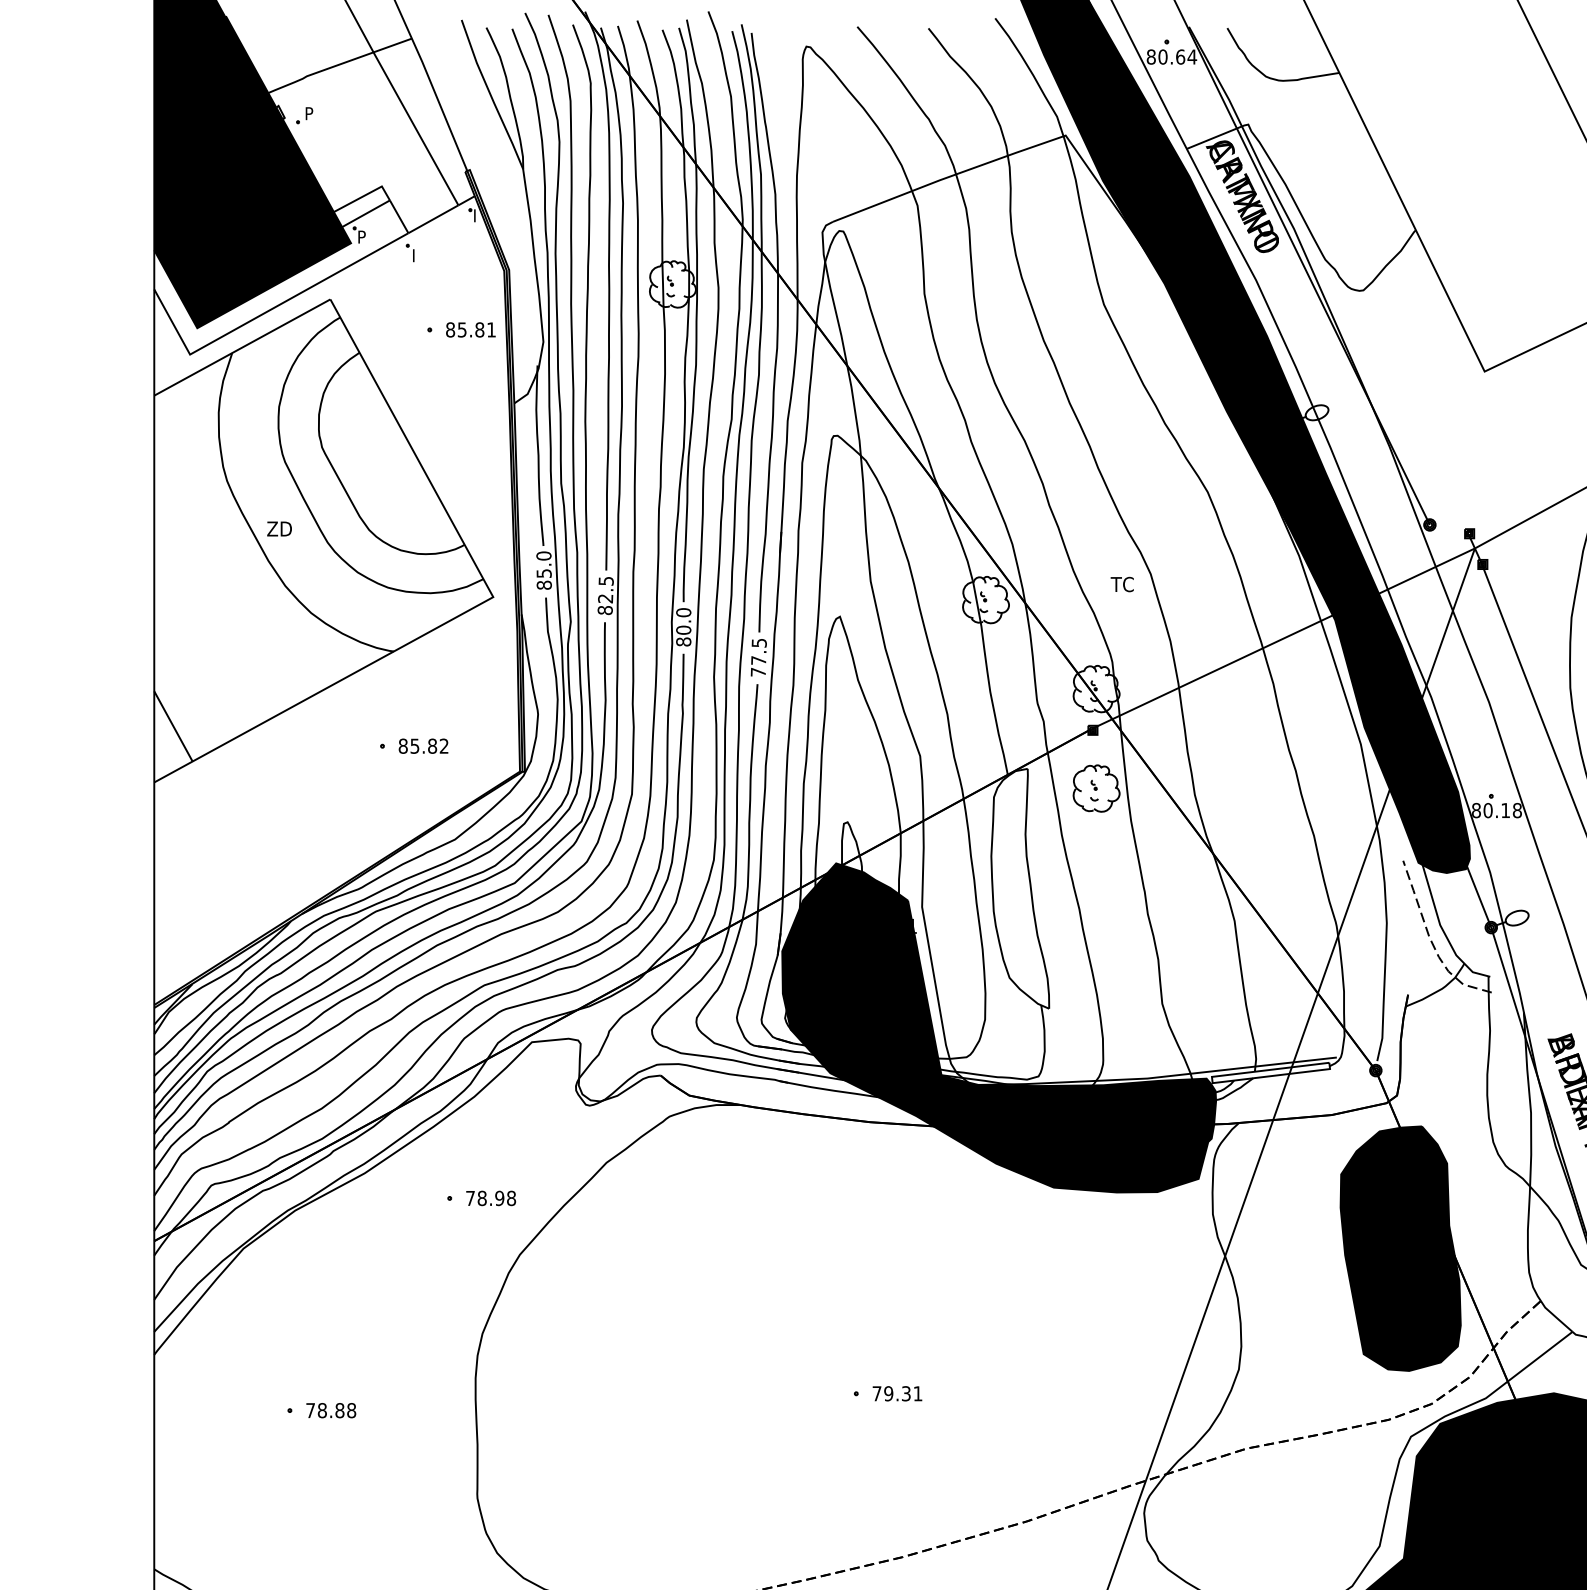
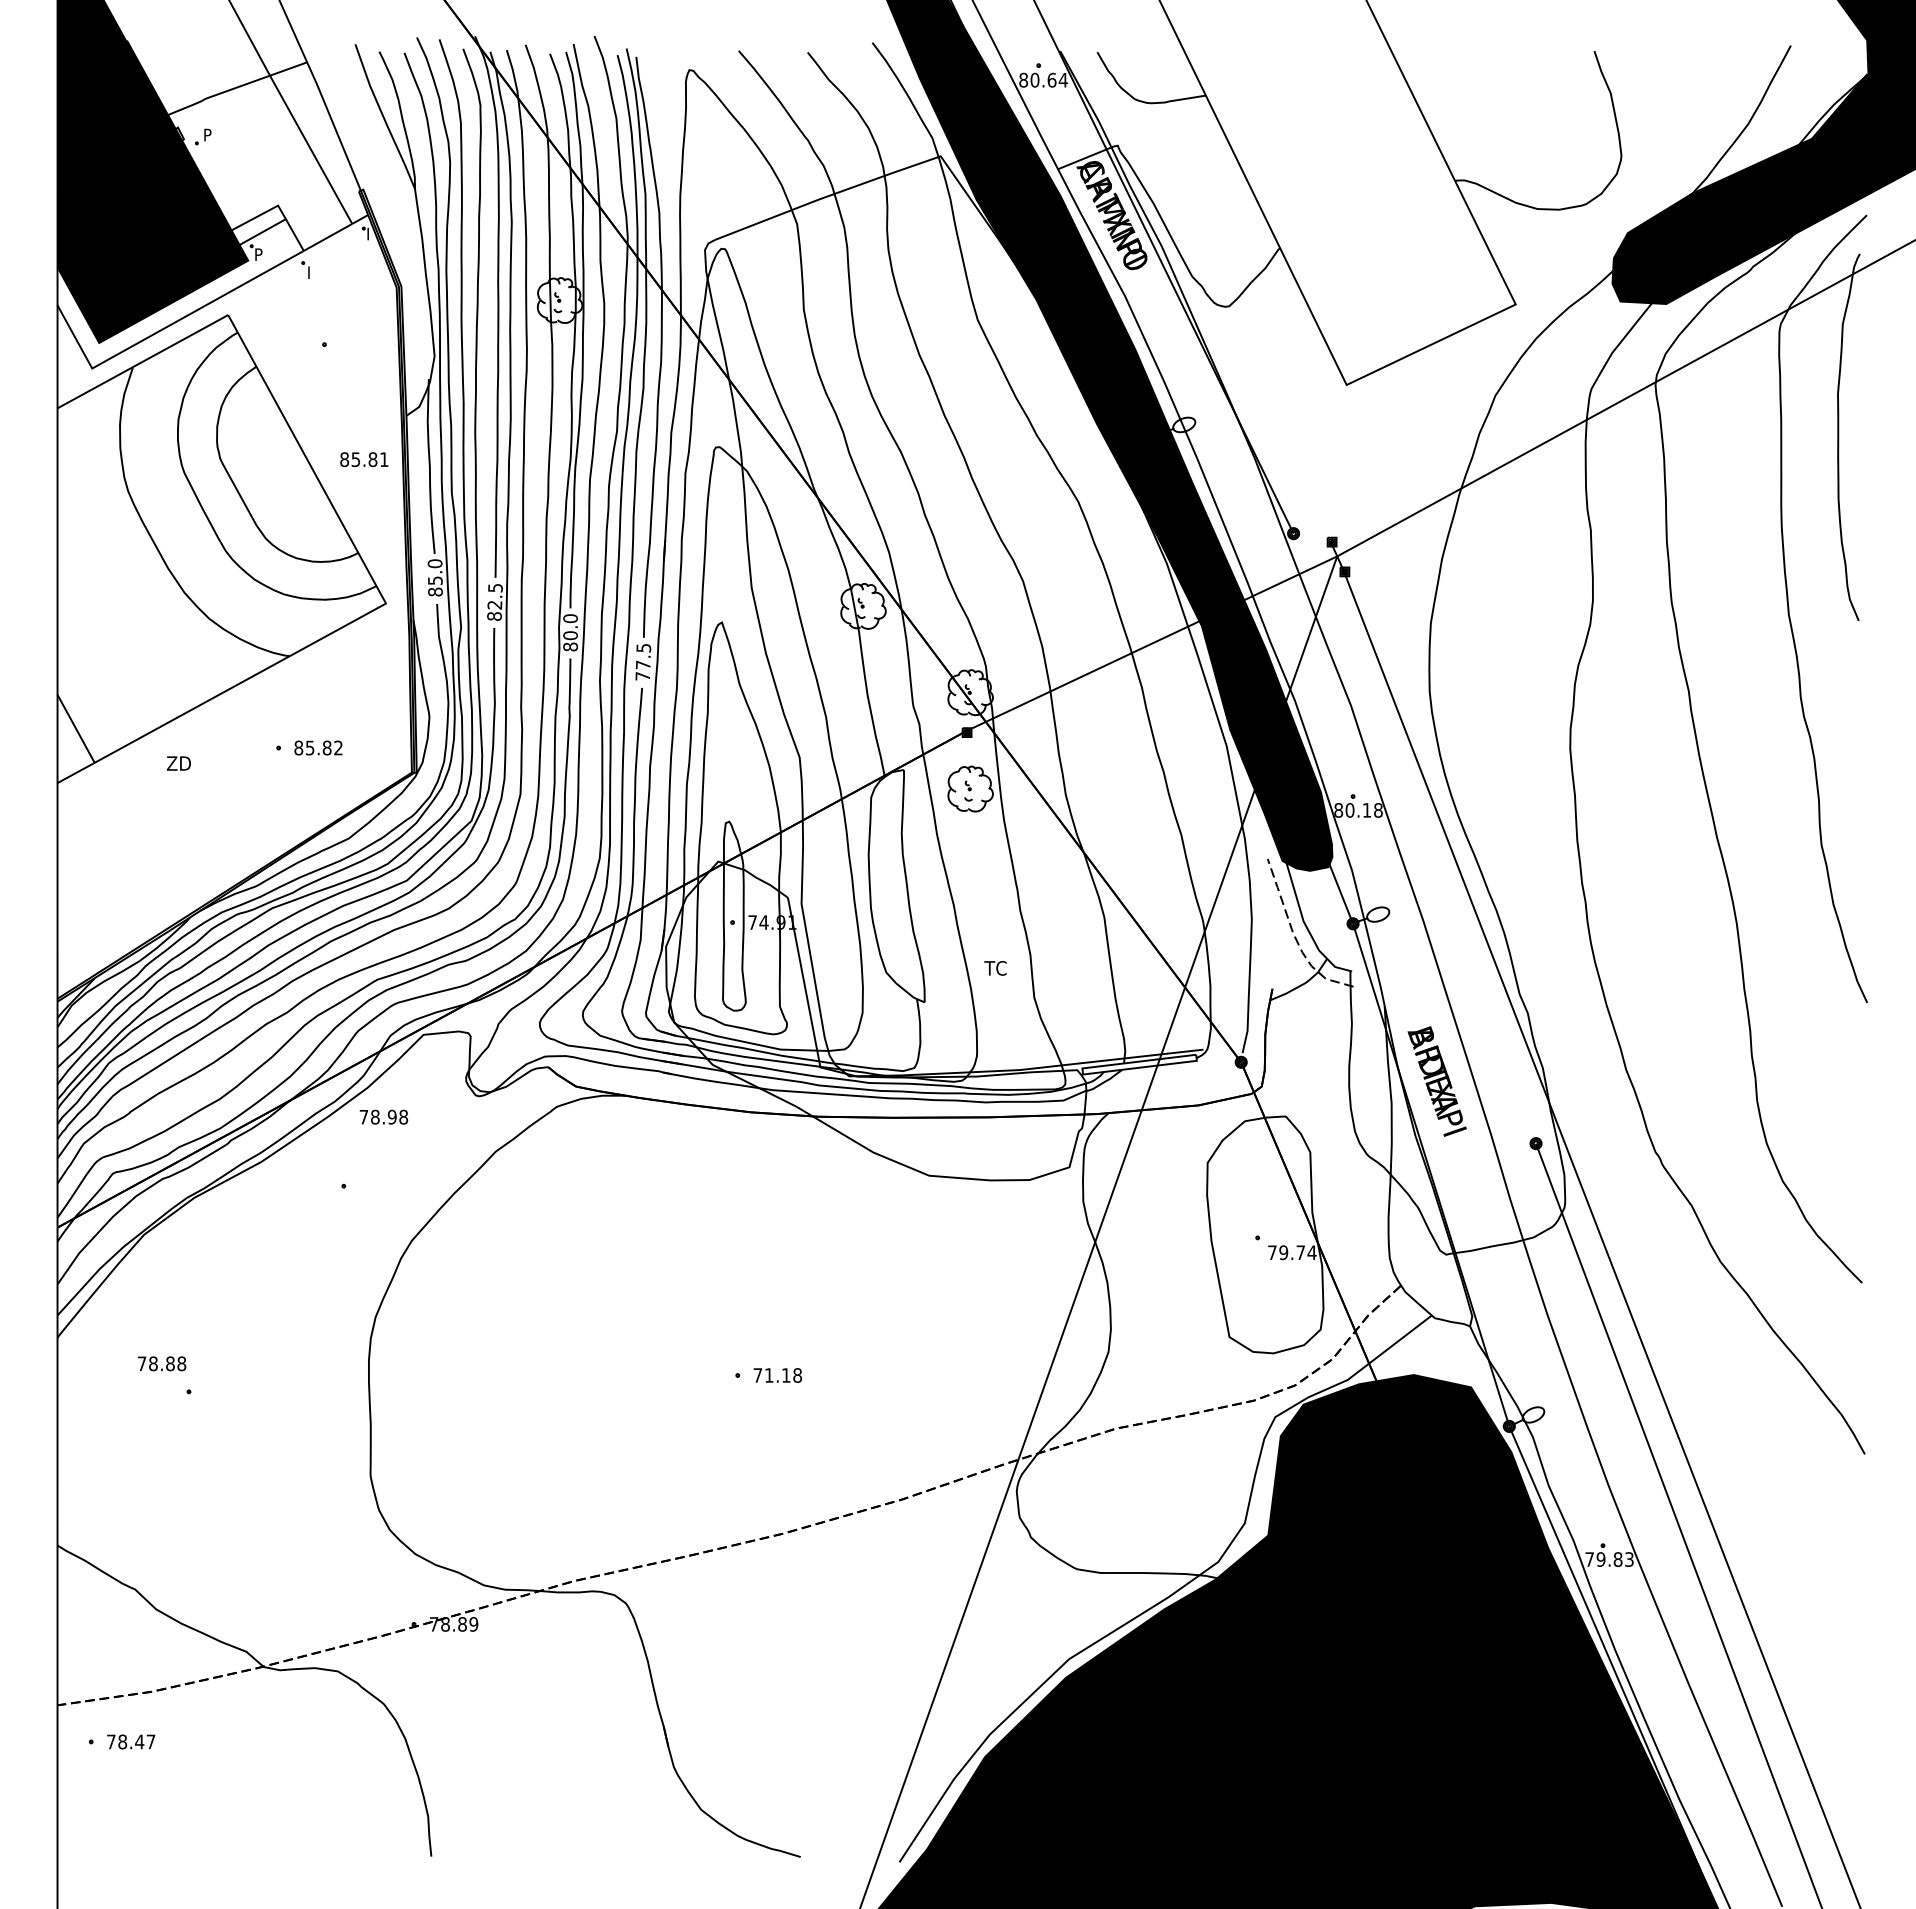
text: (471, 329) -> (364, 459), moved
text: (279, 528) -> (178, 763), moved
text: (1122, 584) -> (995, 968), moved
fill: (999, 1027) -> (876, 1020), removed
text: (490, 1197) -> (383, 1116), moved
fill: (1400, 1248) -> (1265, 1234), removed
text: (903, 1393) -> (783, 1375), 79.31 -> 71.18
text: (331, 1410) -> (162, 1363), moved

